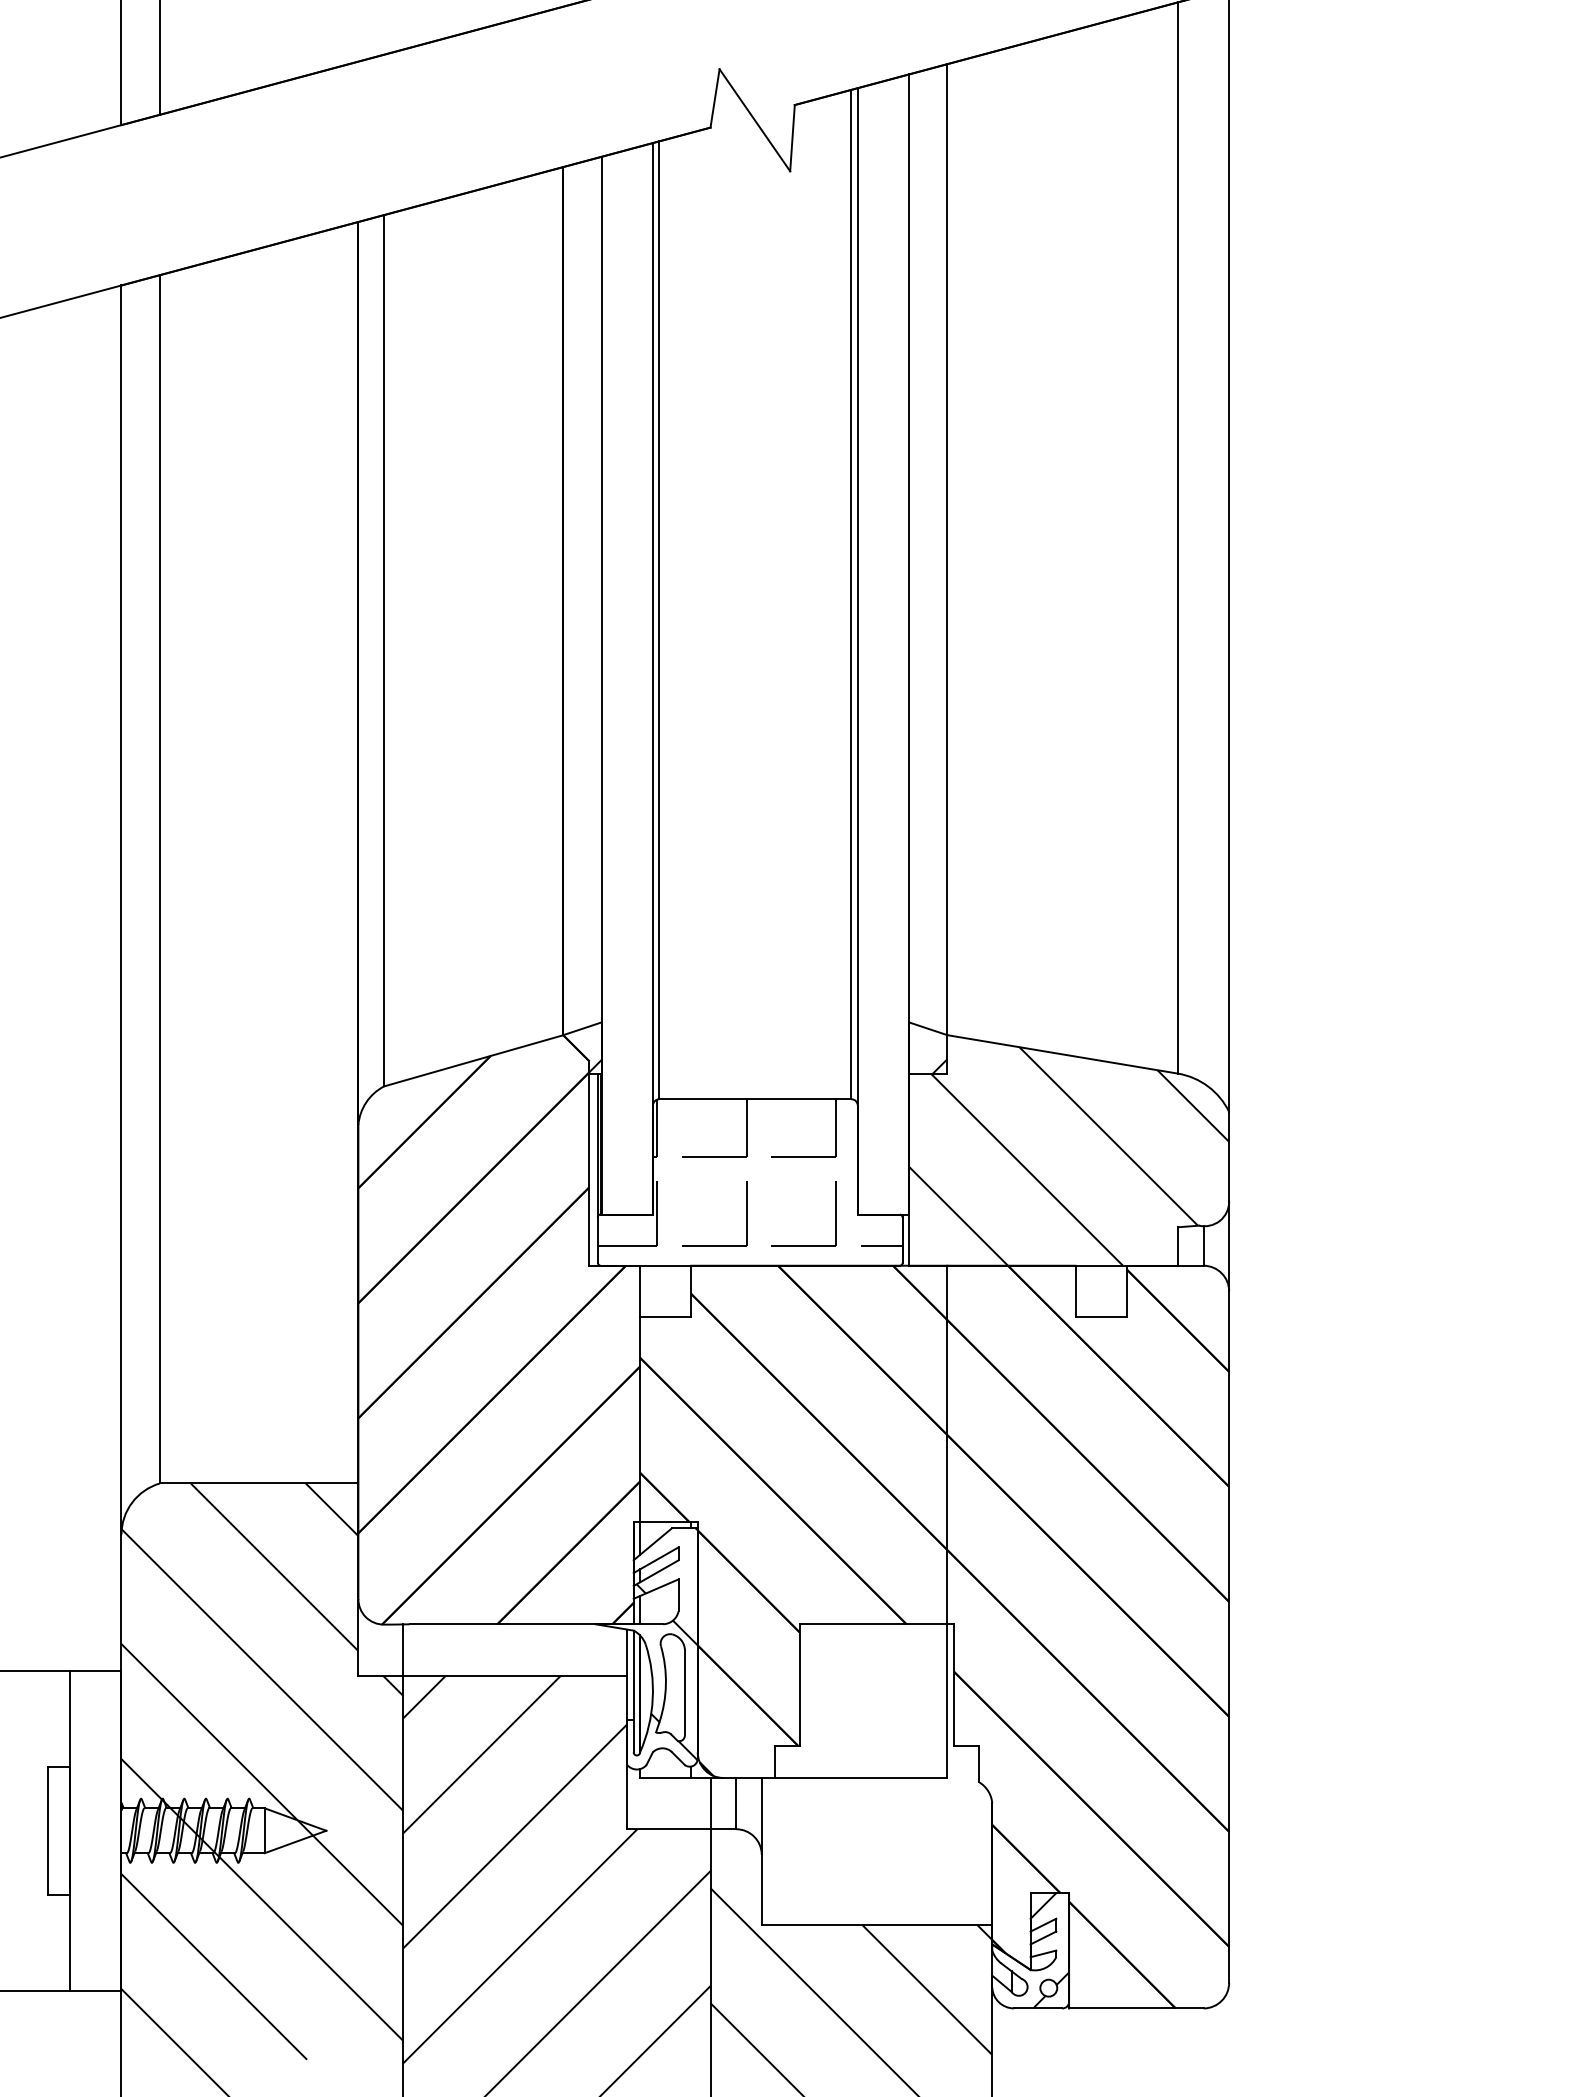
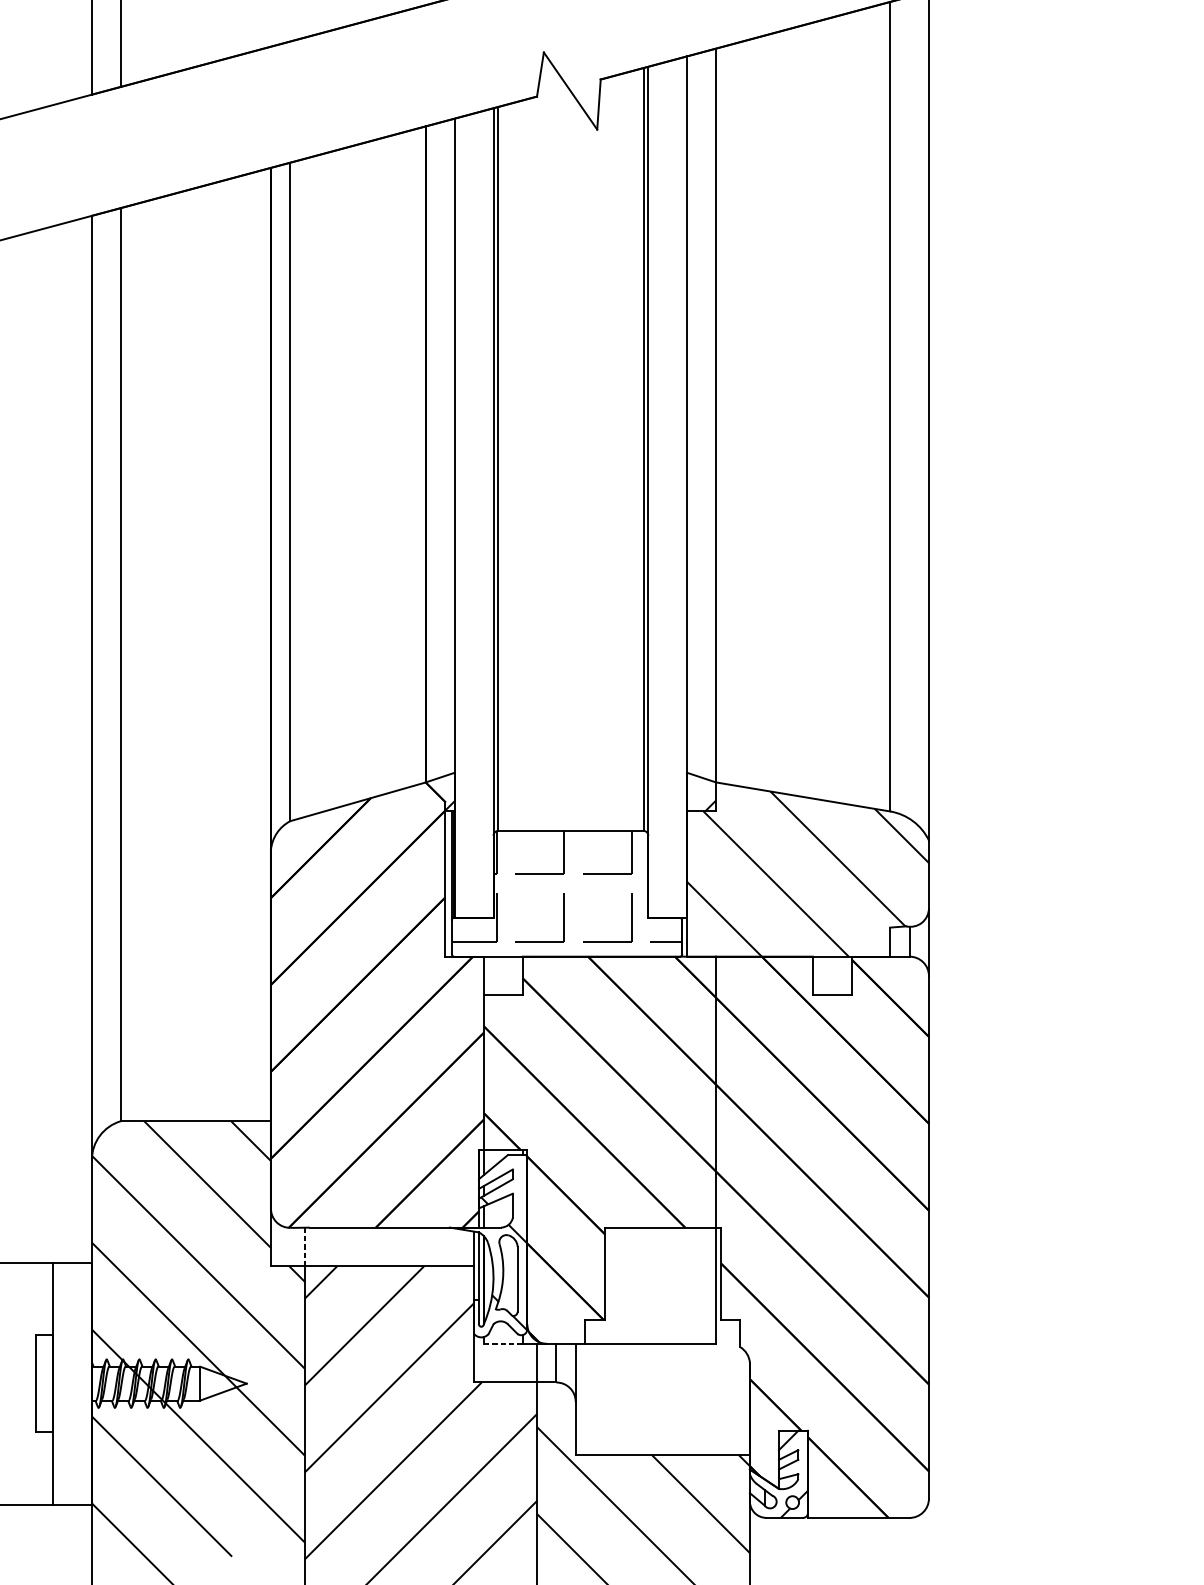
line: (403, 1649) -> (305, 1246), solid -> dashed
line: (665, 1777) -> (503, 1343), solid -> dashed

